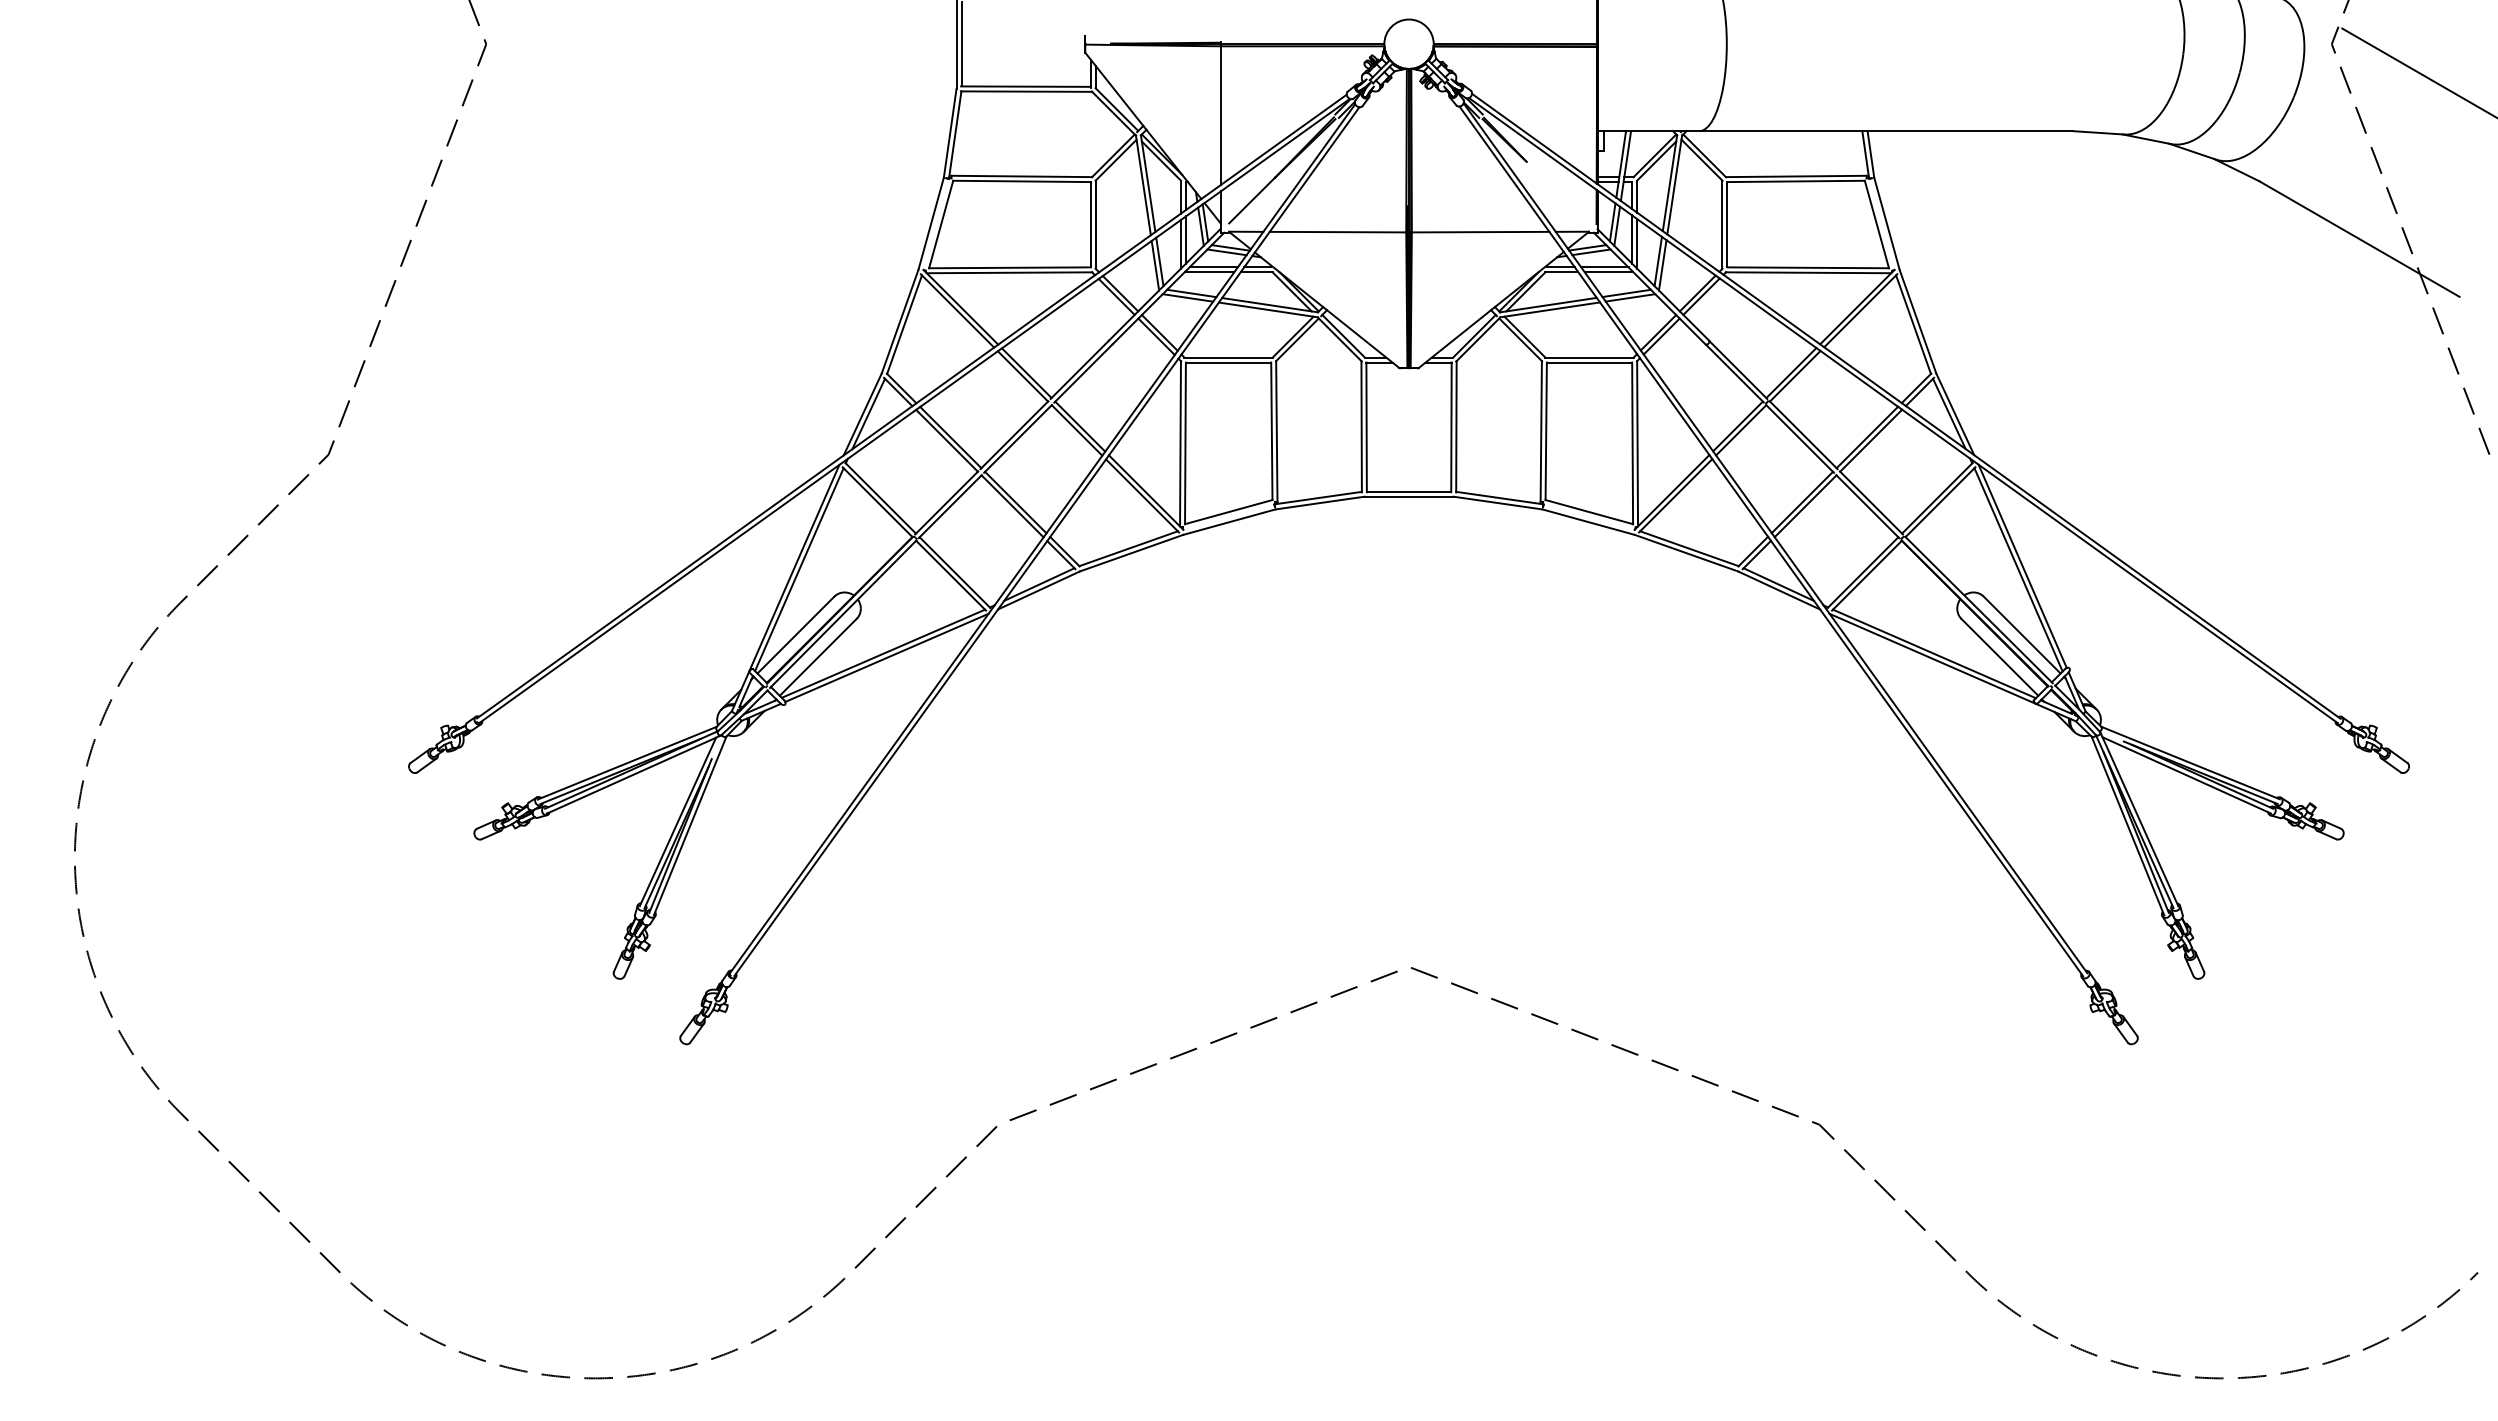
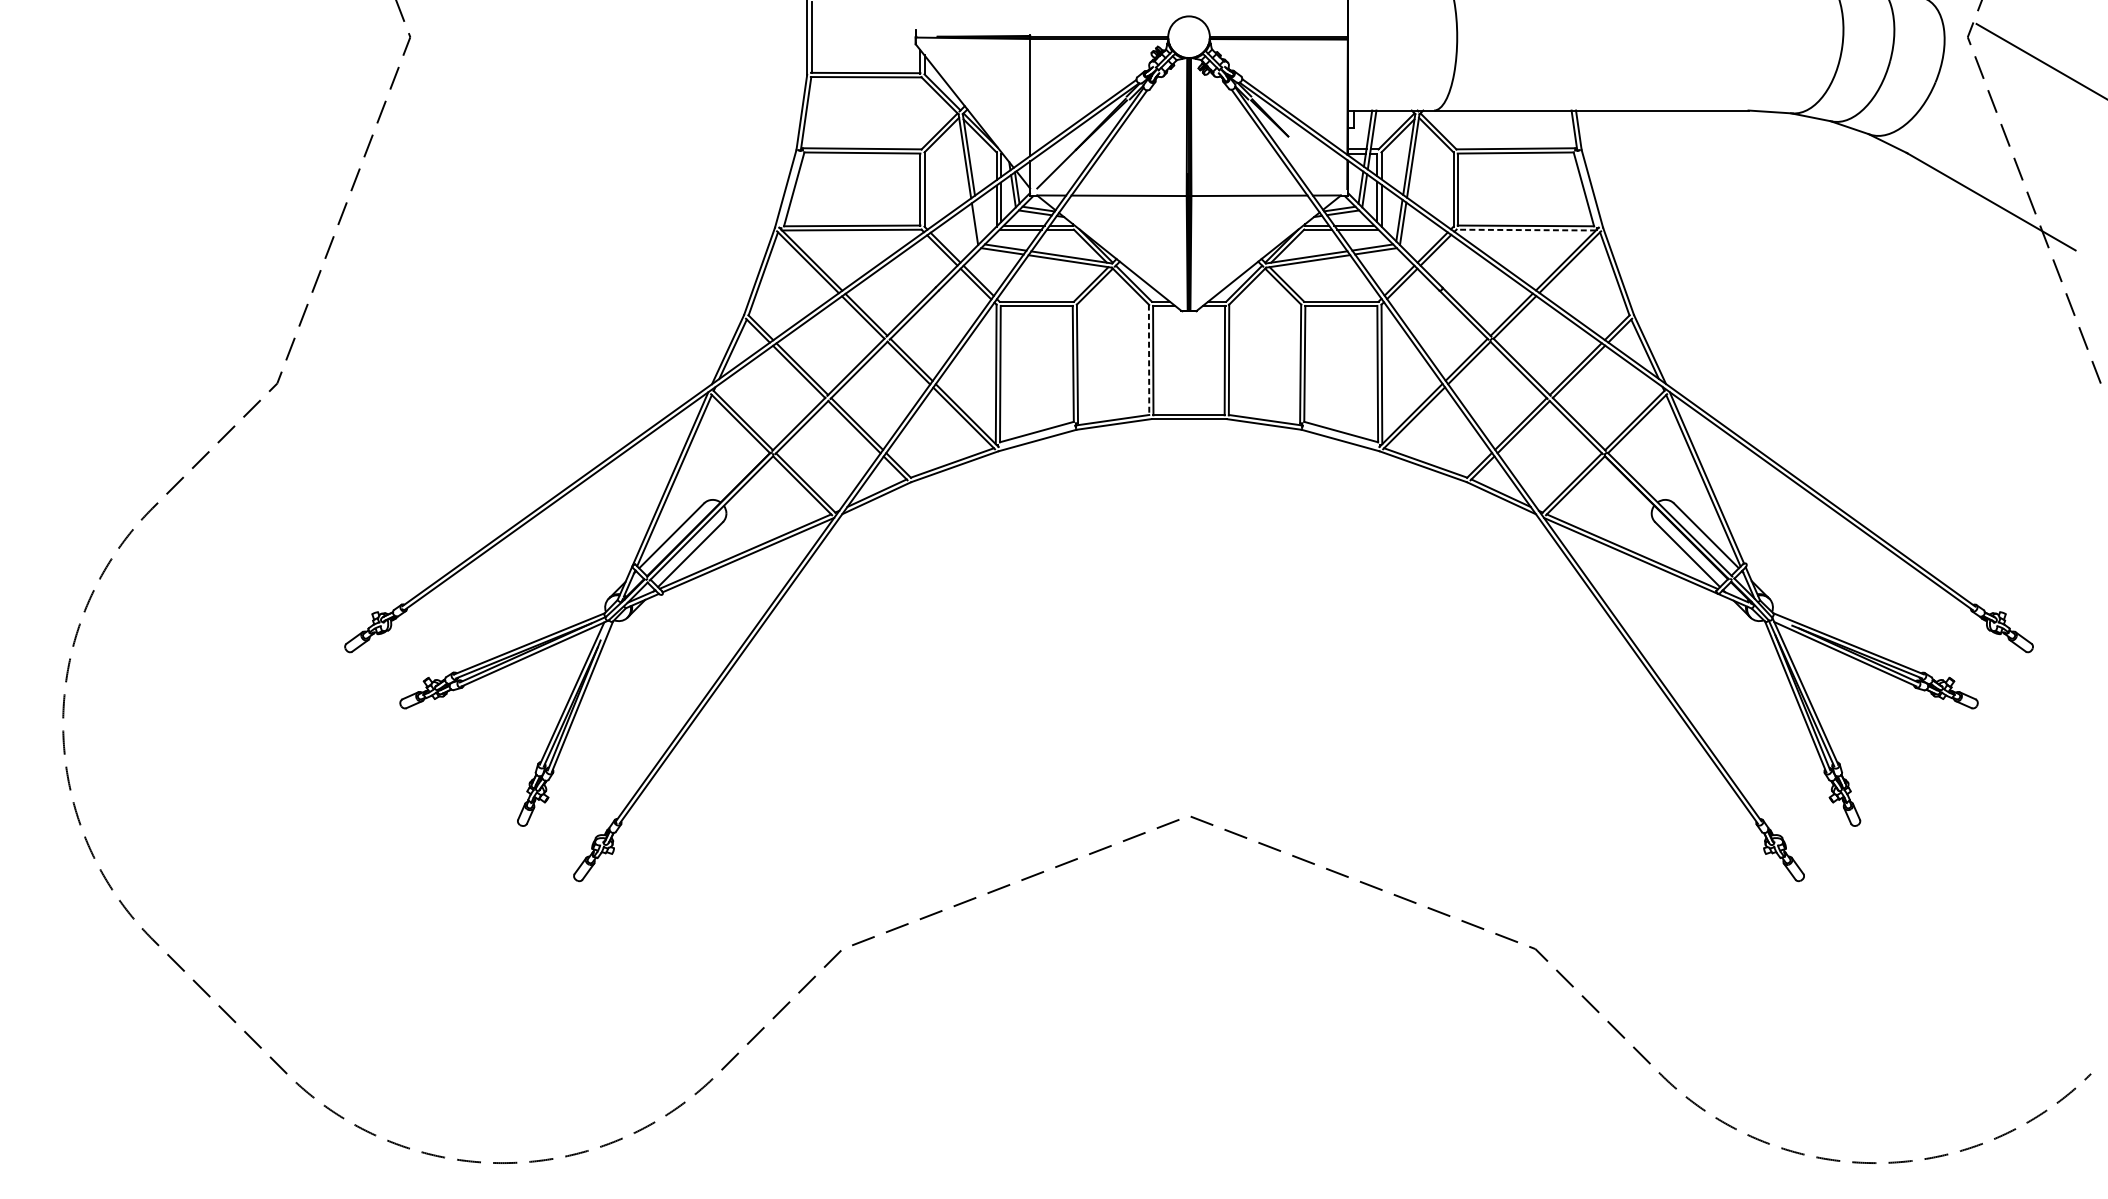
line: (1159, 261) -> (978, 220), removed
line: (1808, 272) -> (1526, 229), solid -> dashed
line: (1361, 426) -> (1148, 359), solid -> dashed

